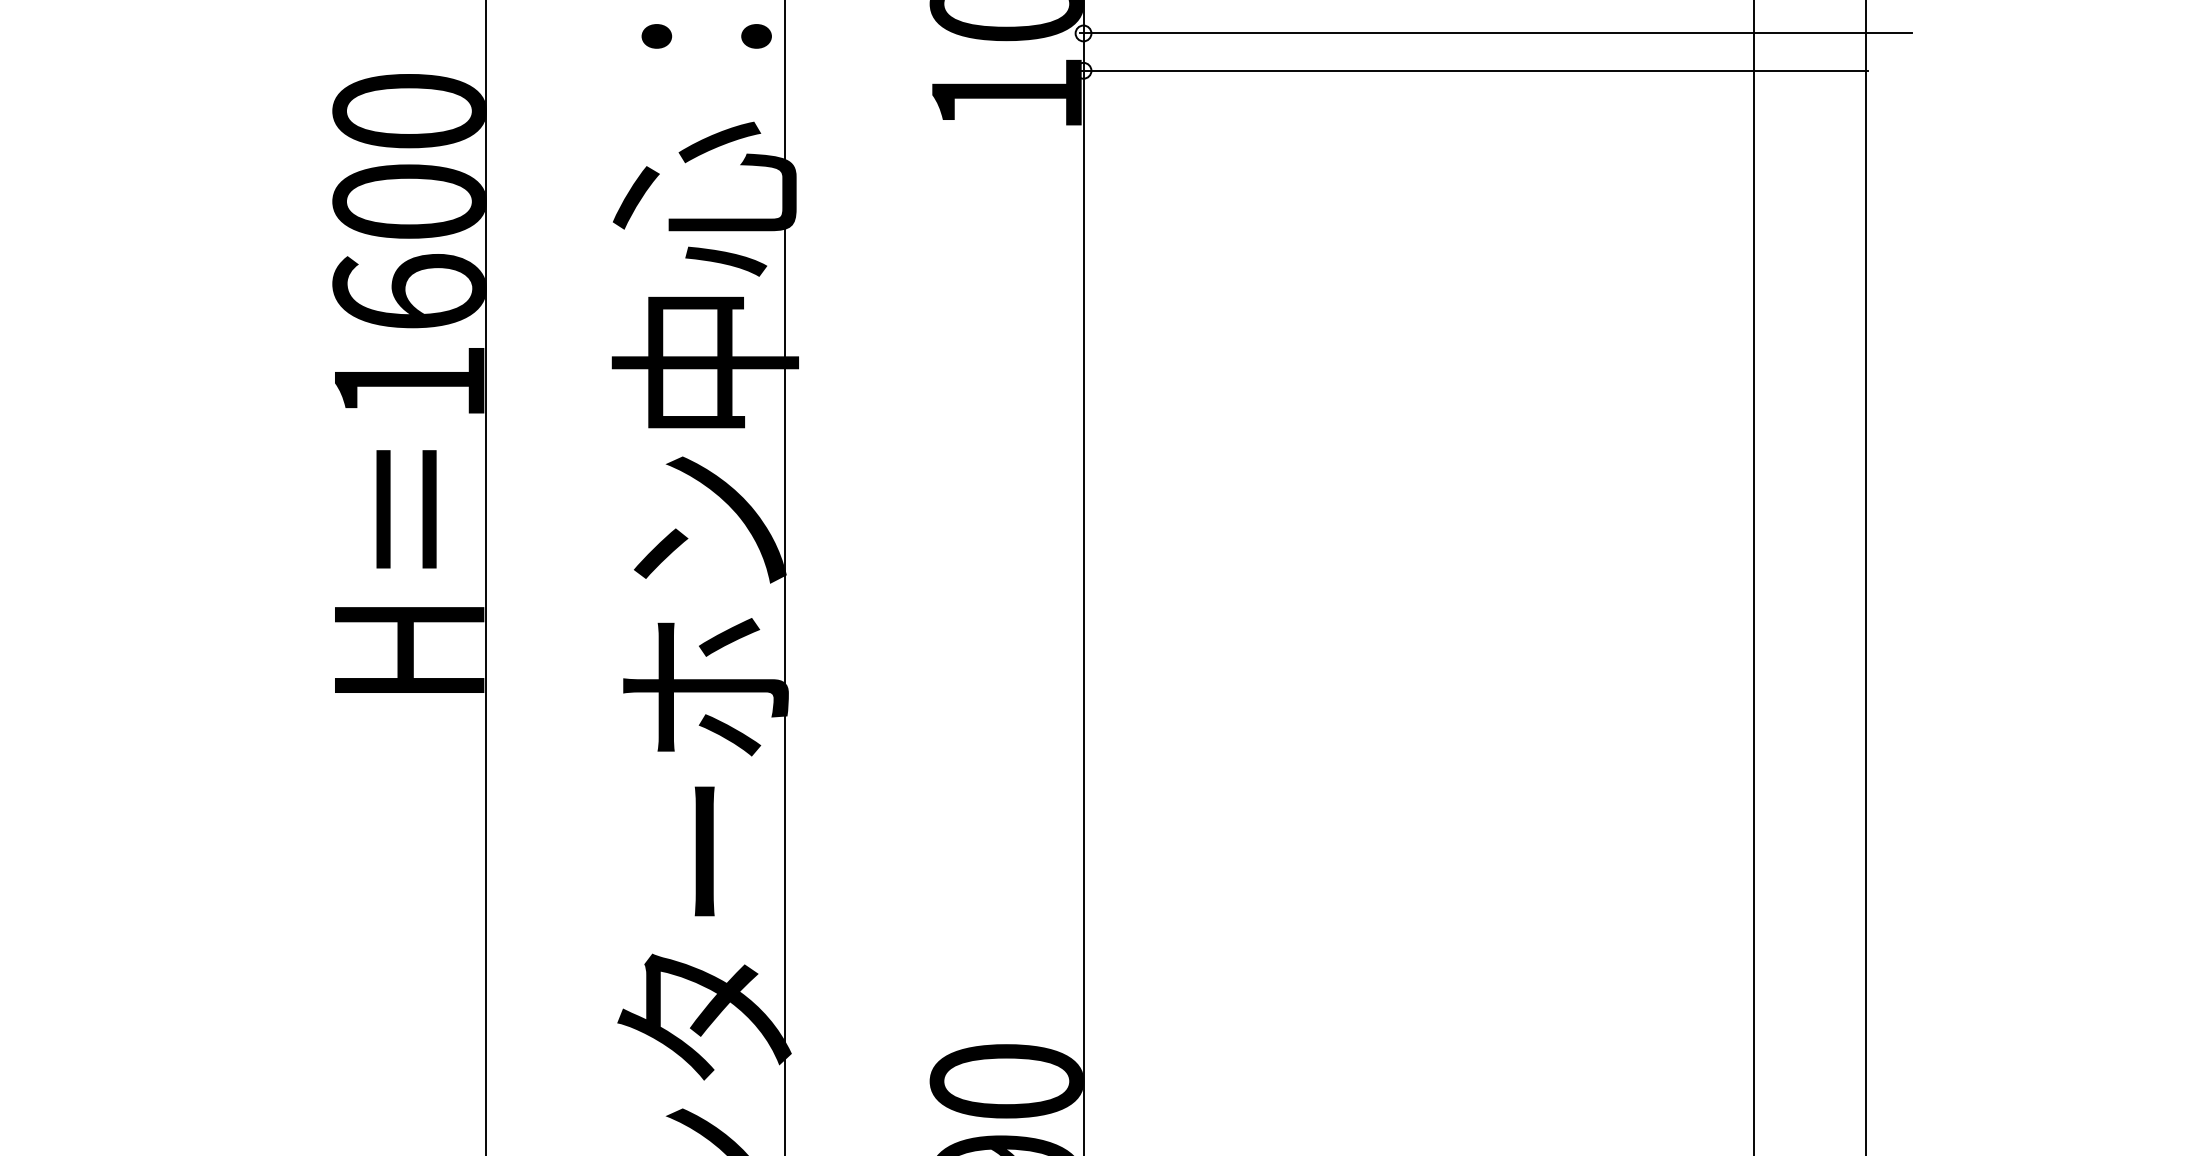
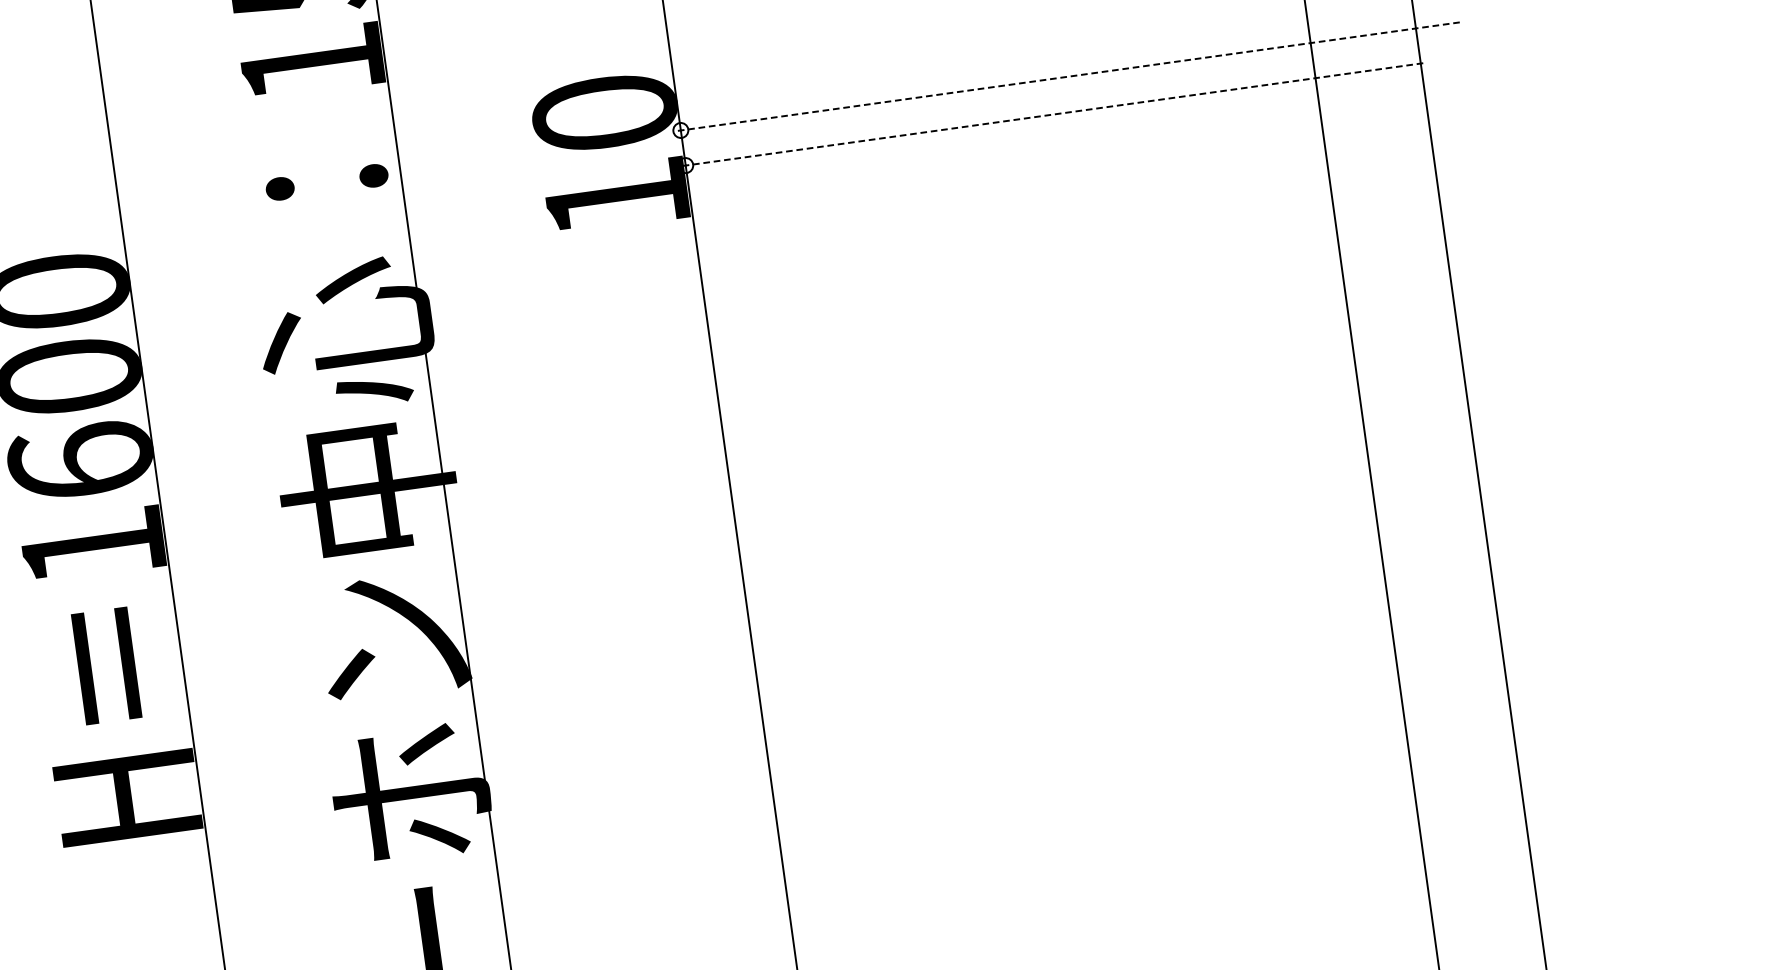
line: (1495, 33) -> (1068, 76), solid -> dashed
line: (1473, 70) -> (1052, 114), solid -> dashed

